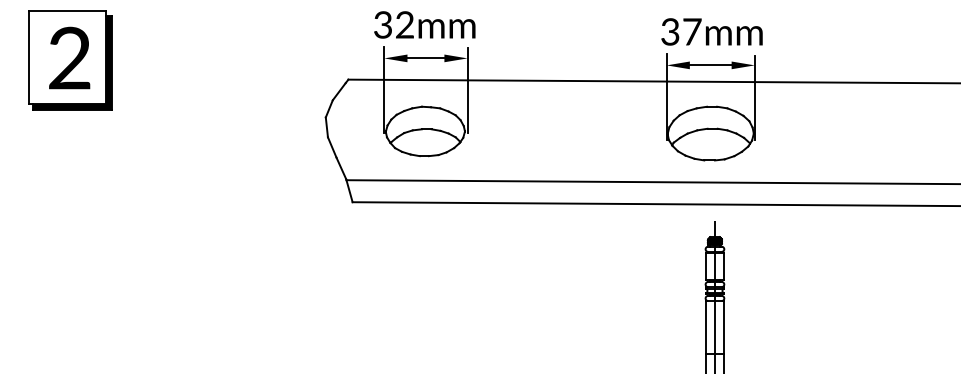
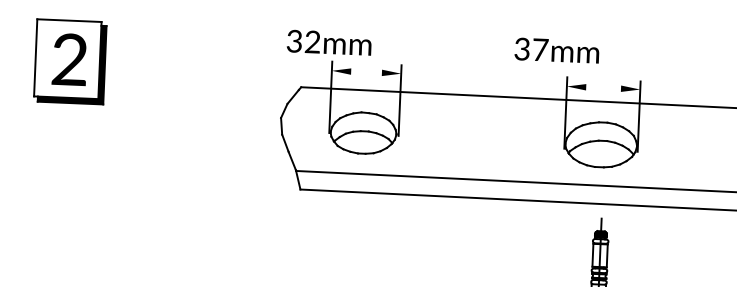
text: (424, 24) -> (329, 42), moved
text: (711, 31) -> (556, 50), moved
line: (425, 58) -> (366, 72), removed
line: (710, 65) -> (603, 88), removed

